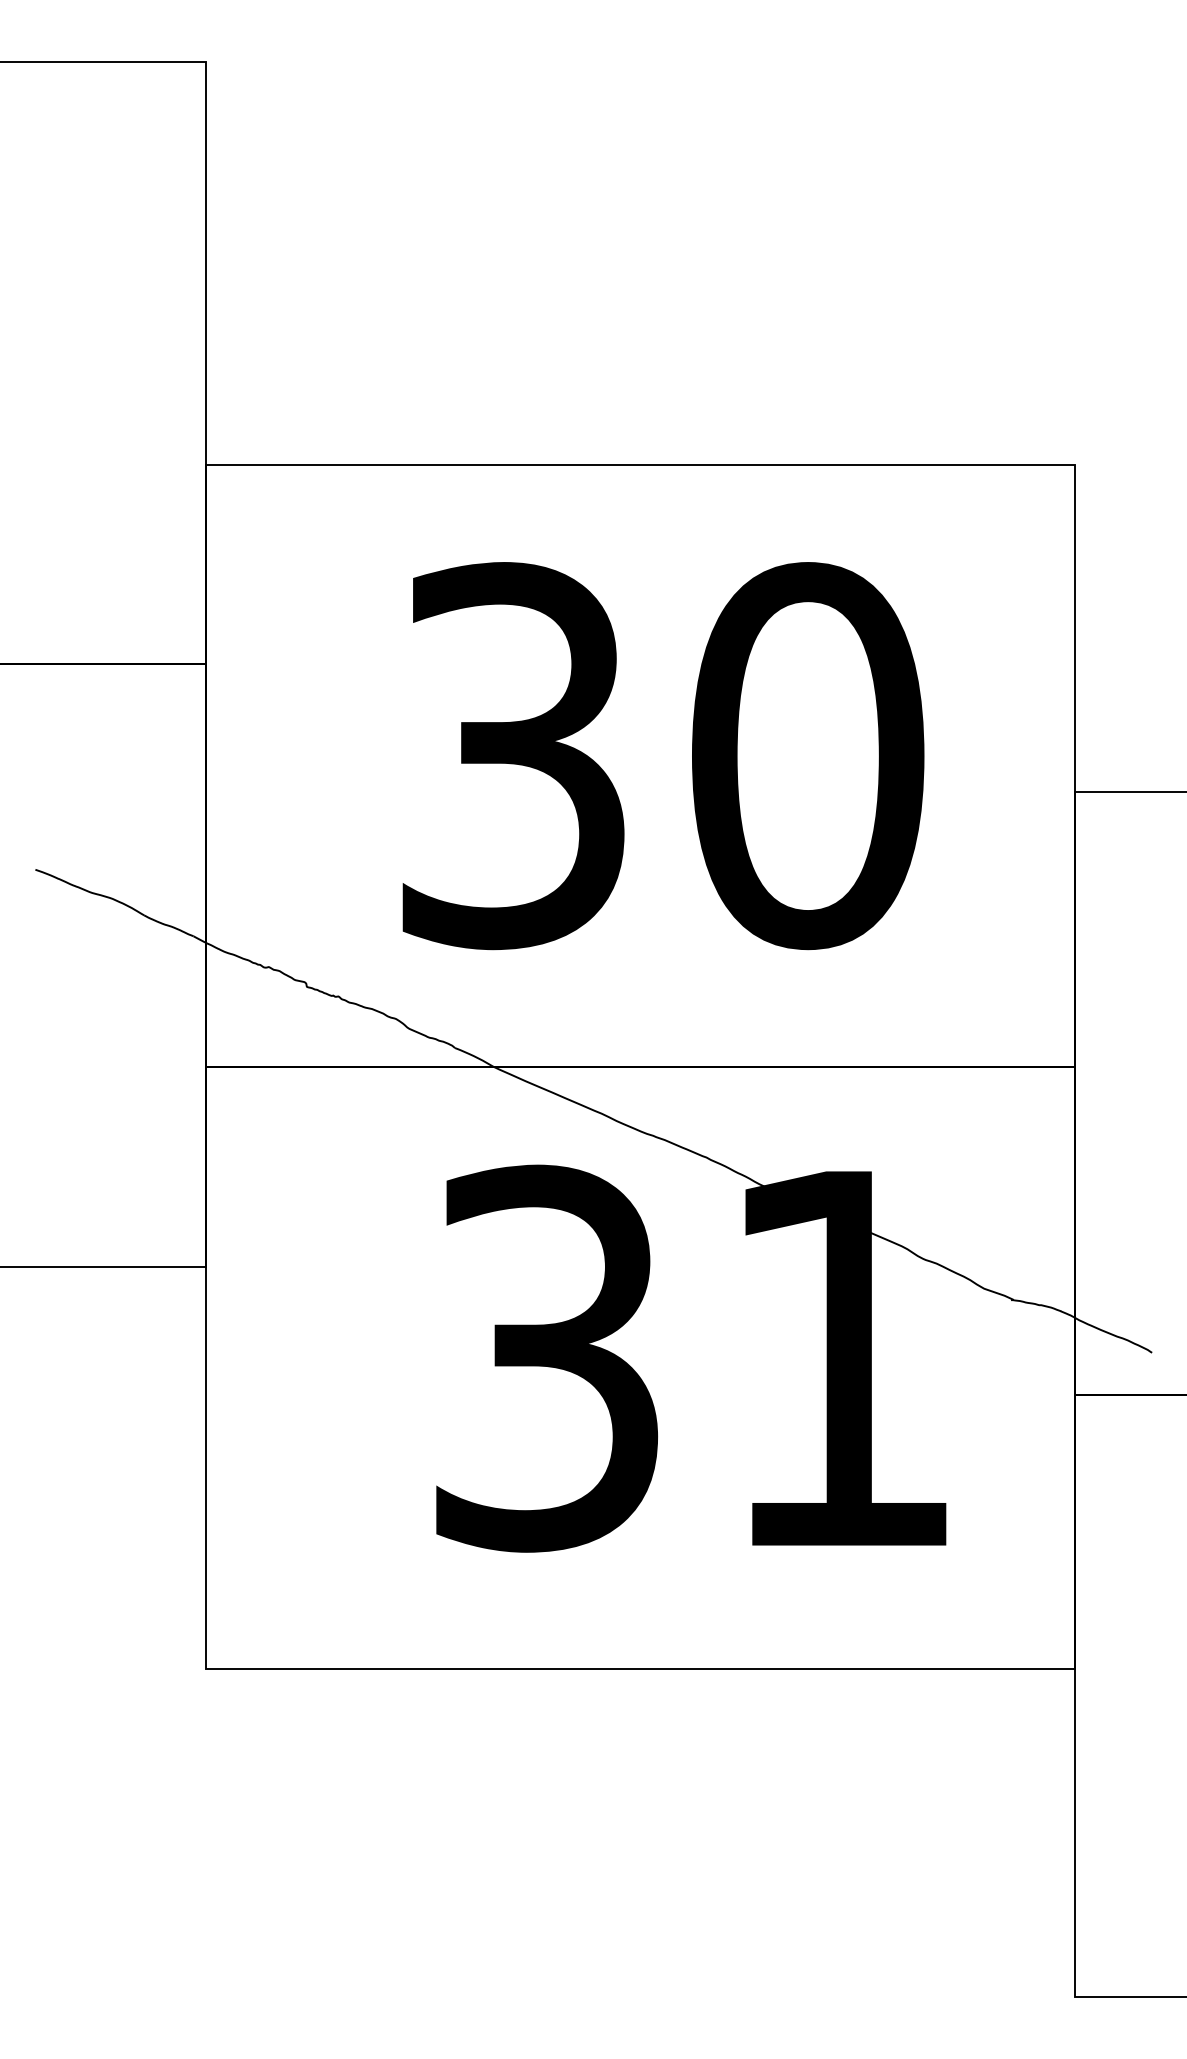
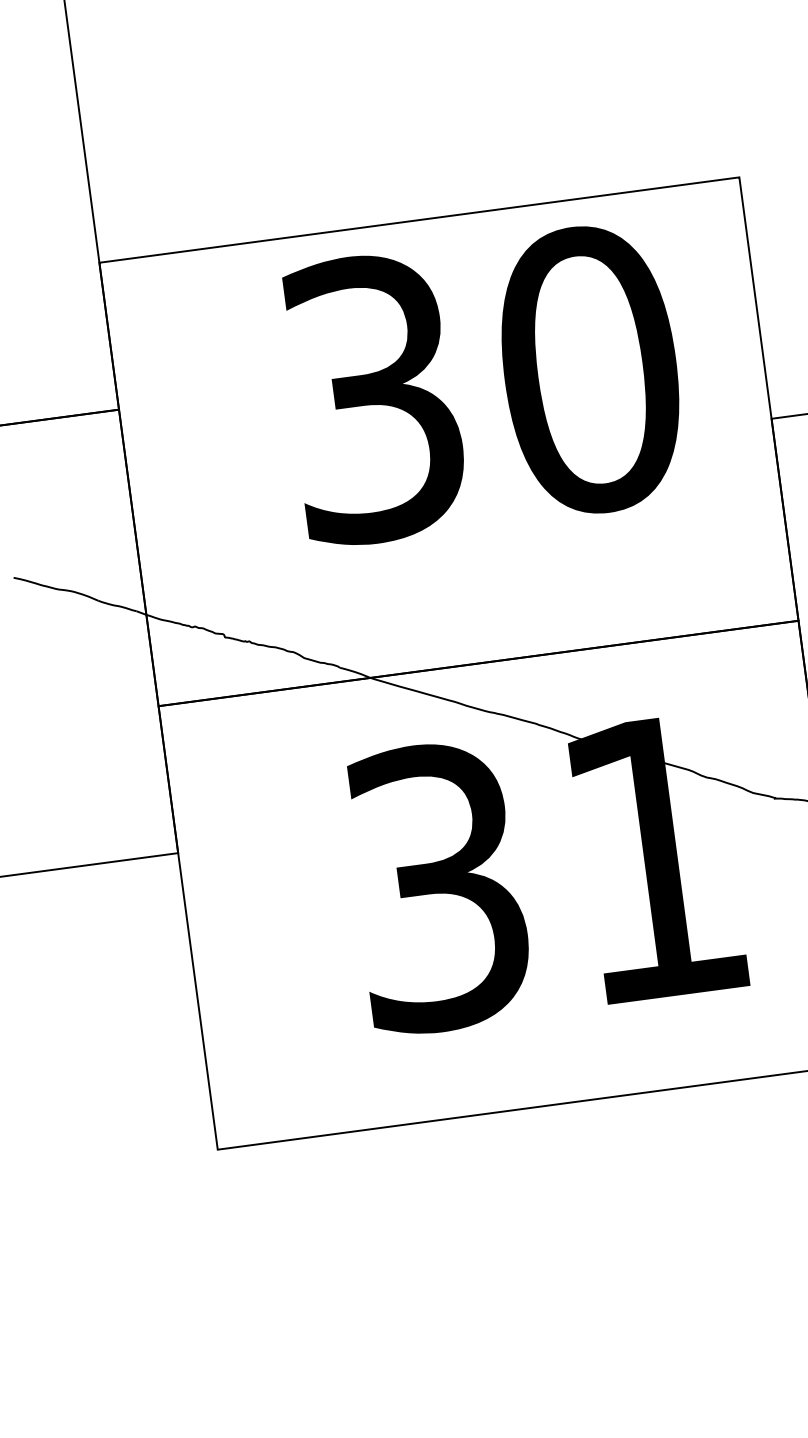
text: (663, 756) -> (483, 384), moved

